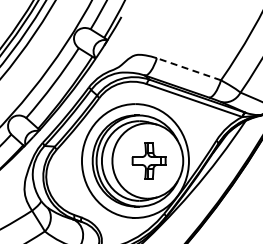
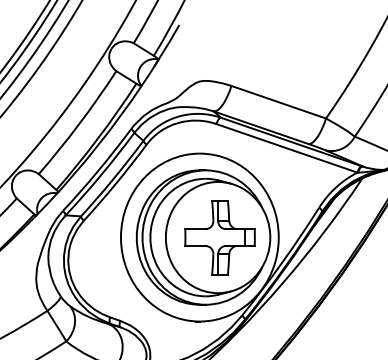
line: (188, 69) -> (278, 102), dashed -> solid
part: (148, 160) -> (219, 236), size x1.43

